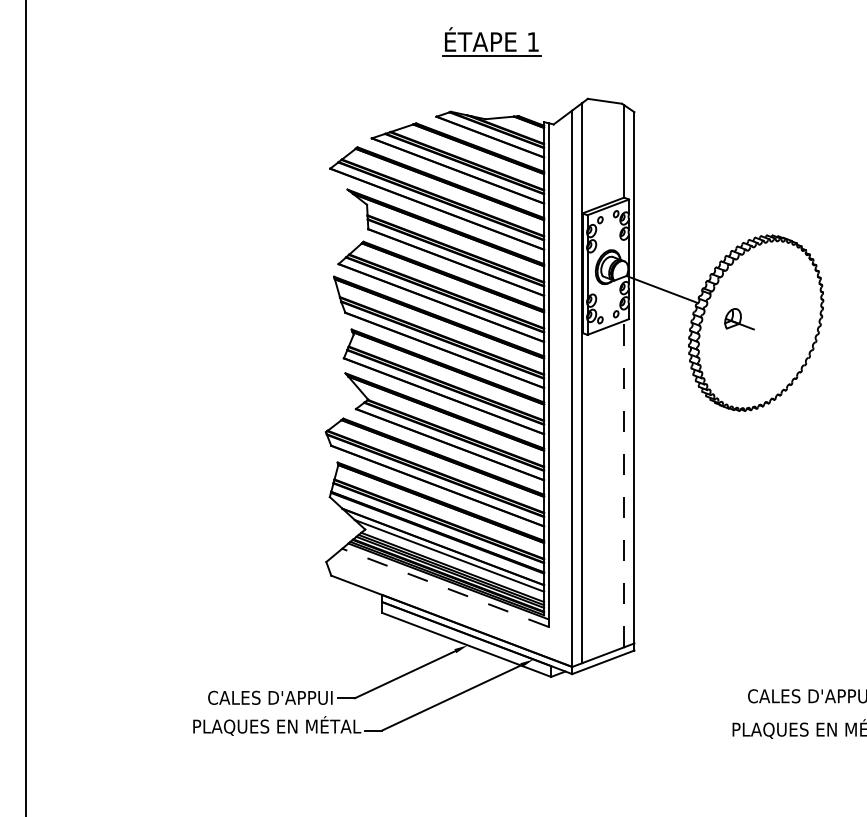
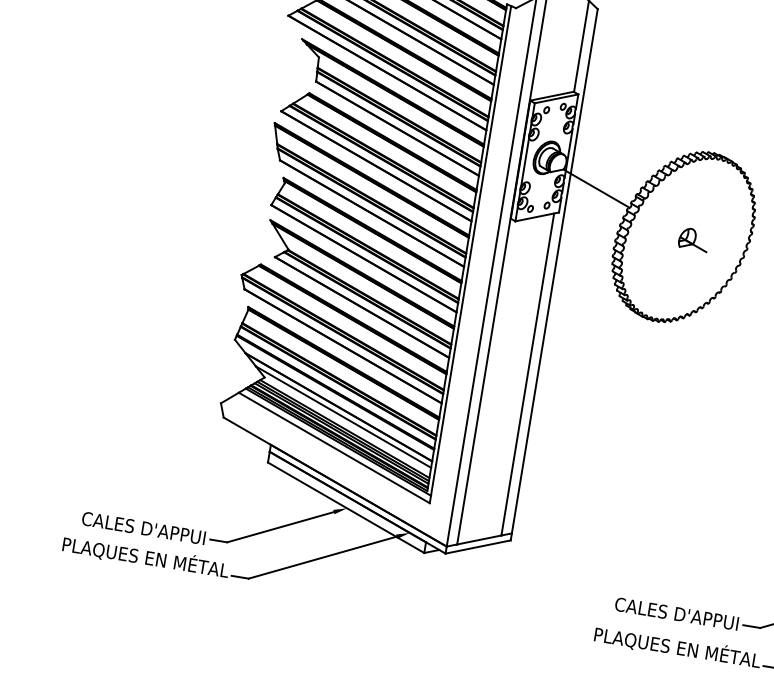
part: (739, 319) -> (693, 239), moved
line: (624, 483) -> (527, 373), dashed -> solid
line: (444, 587) -> (333, 447), dashed -> solid

